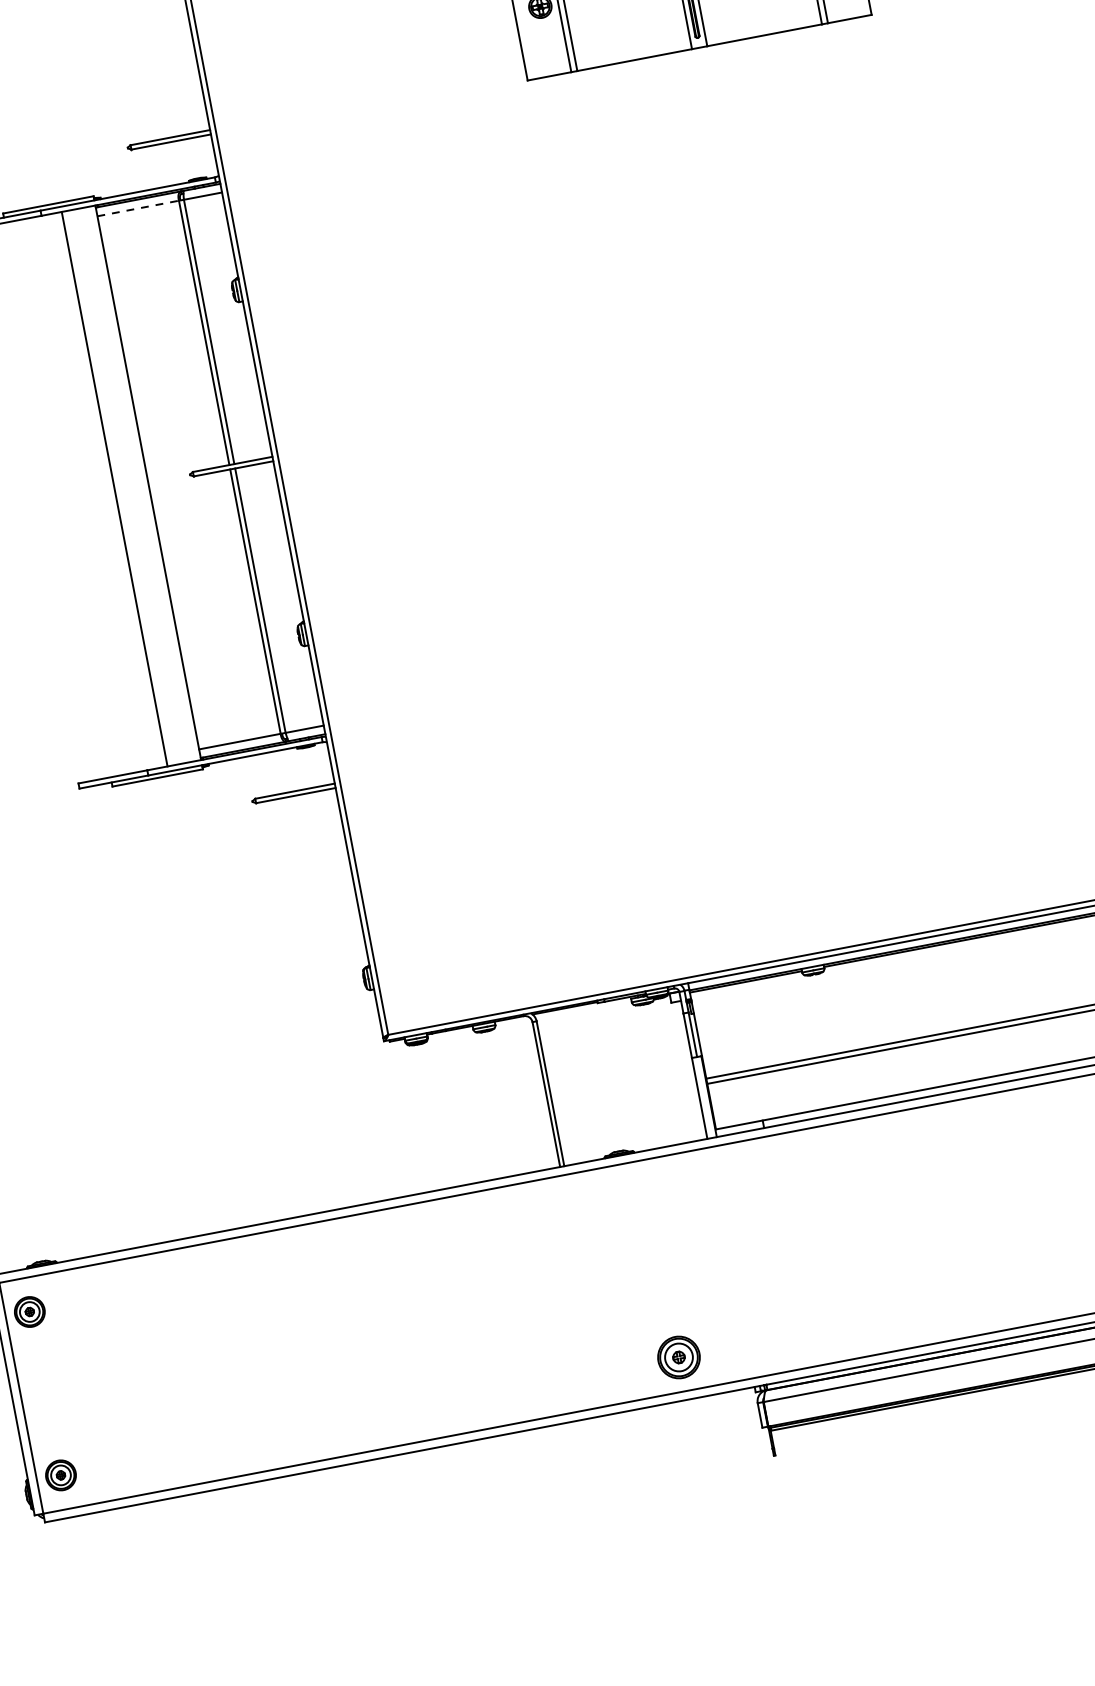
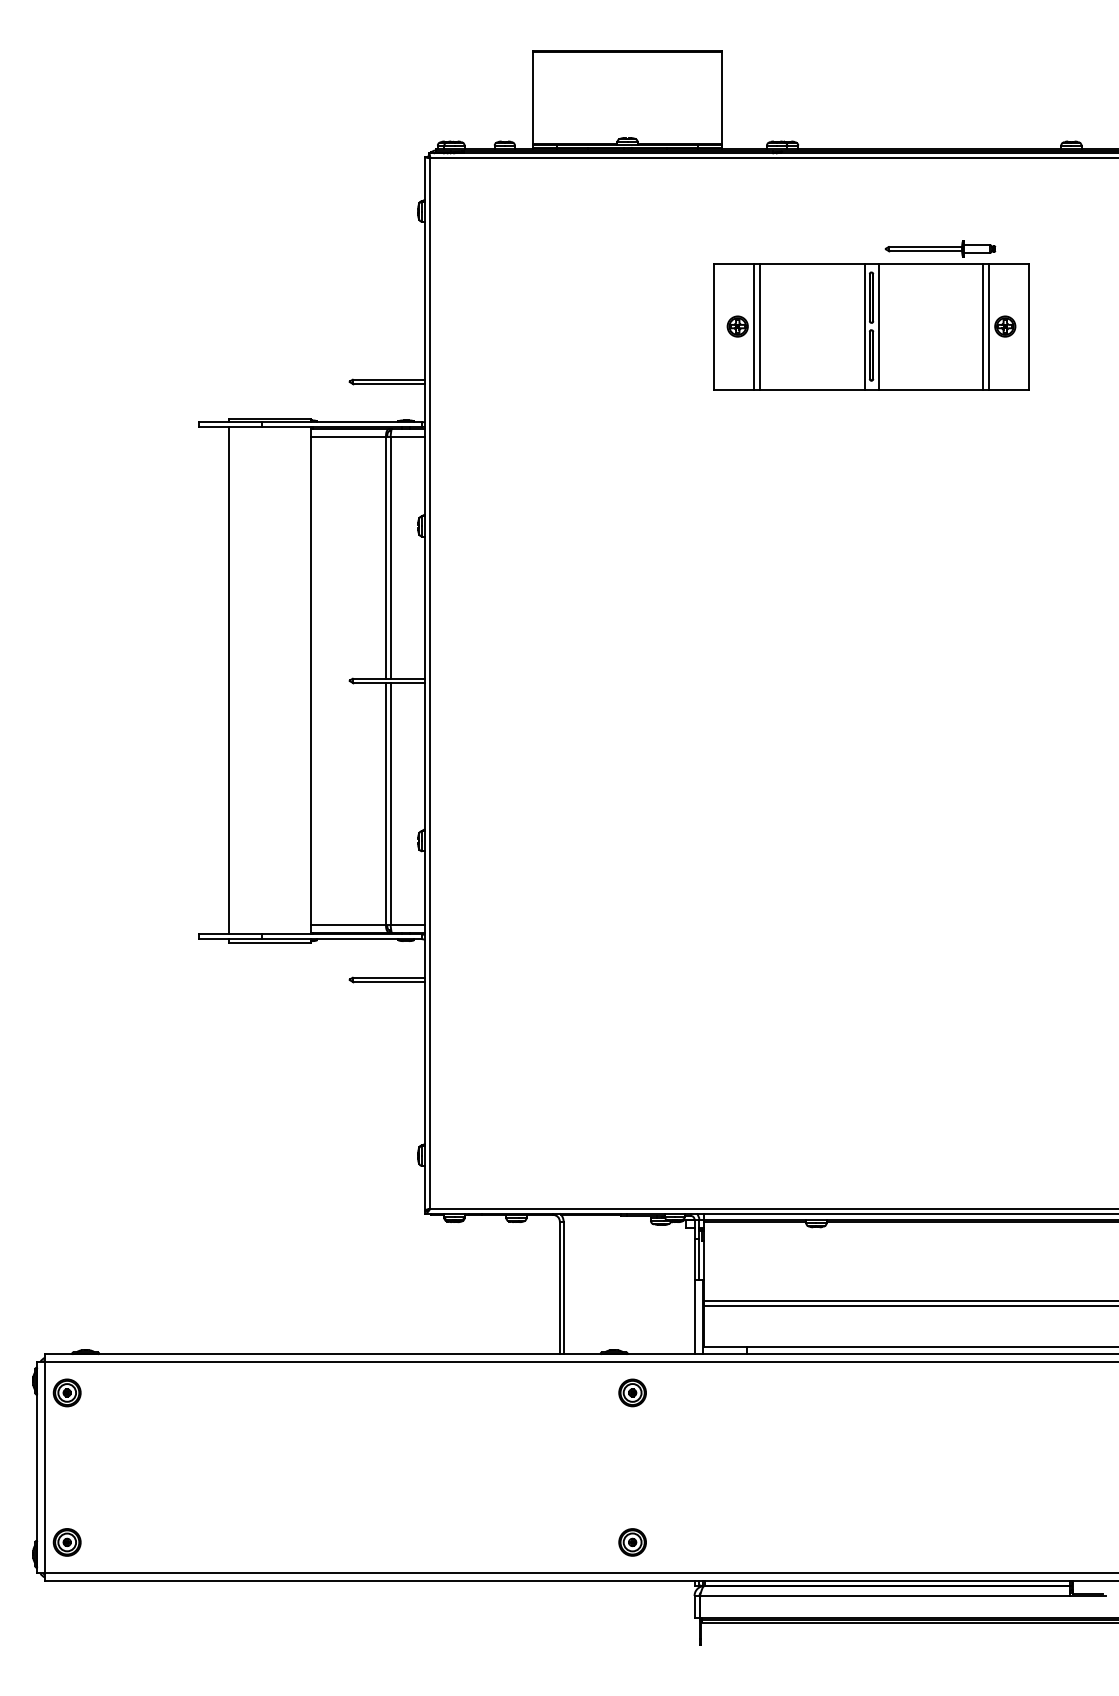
line: (138, 207) -> (349, 436), dashed -> solid
line: (114, 488) -> (228, 680), moved
part: (647, 1193) -> (632, 1392), added
part: (678, 1357) -> (632, 1542), size x0.71

